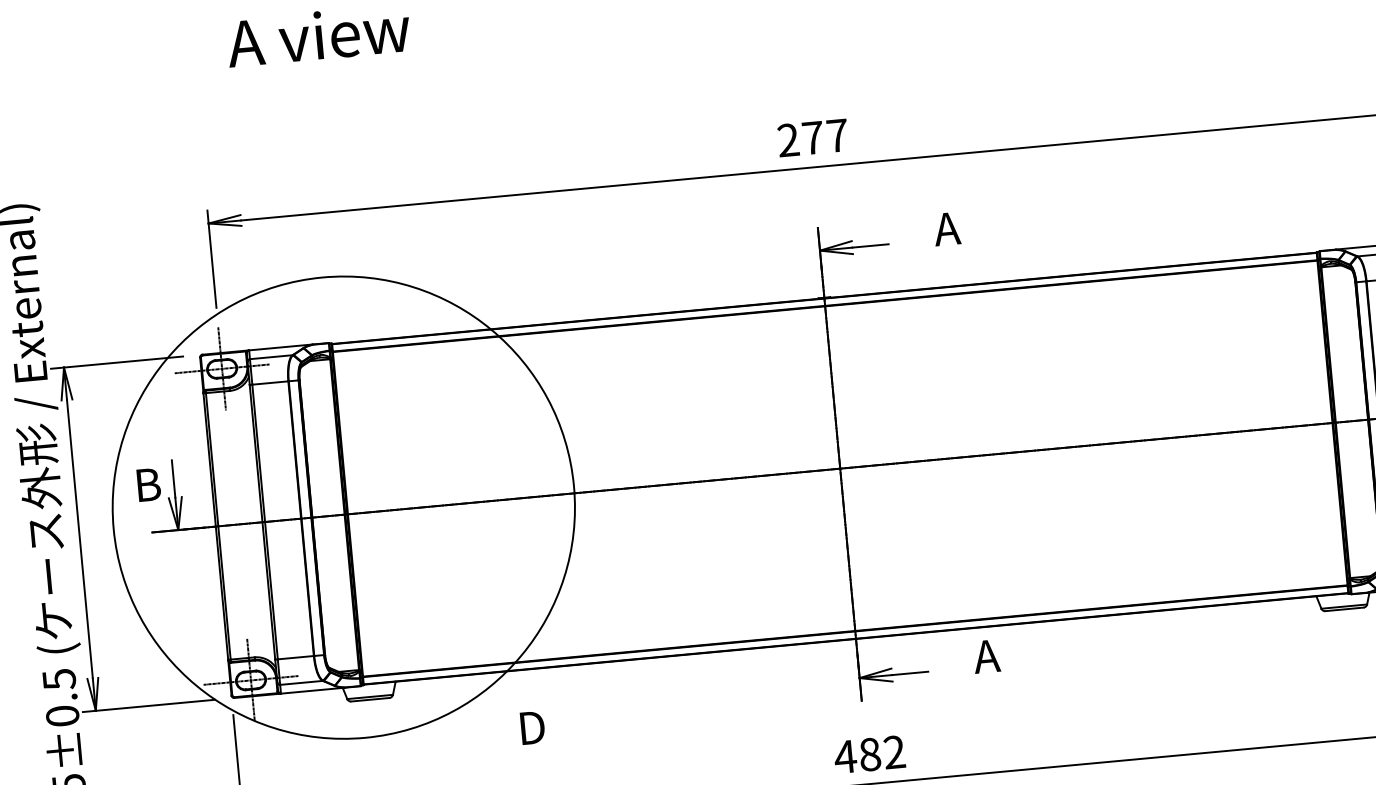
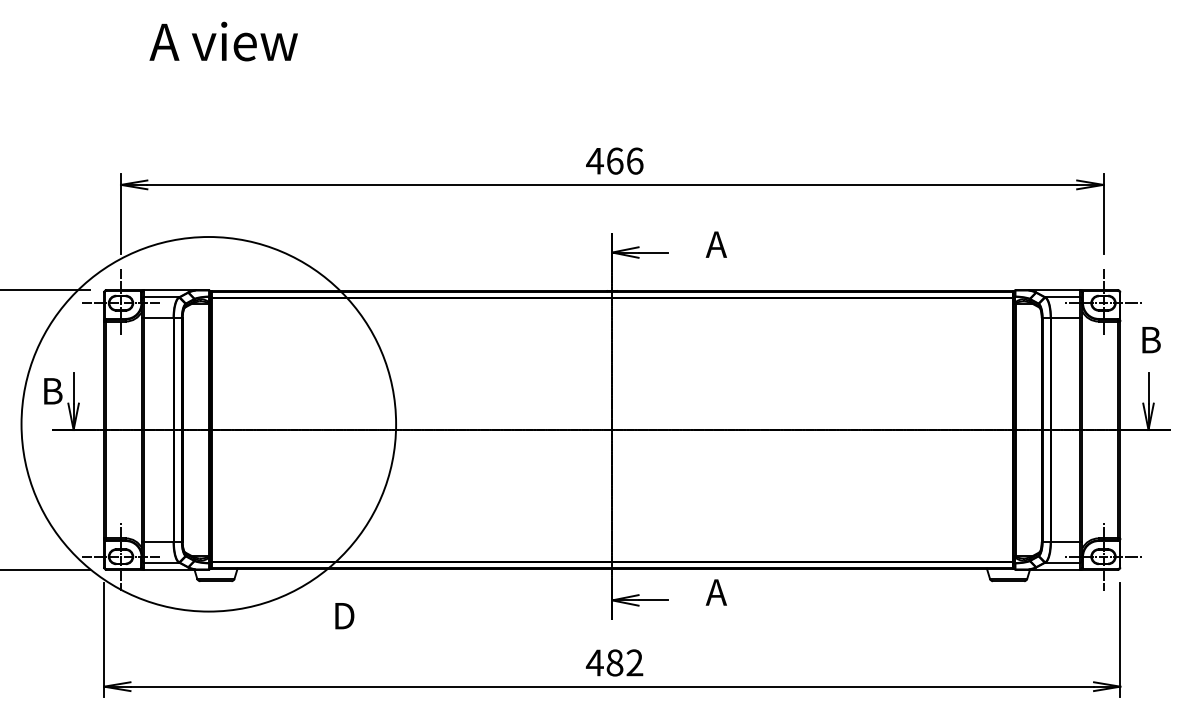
text: (812, 137) -> (614, 160), 277 -> 466

